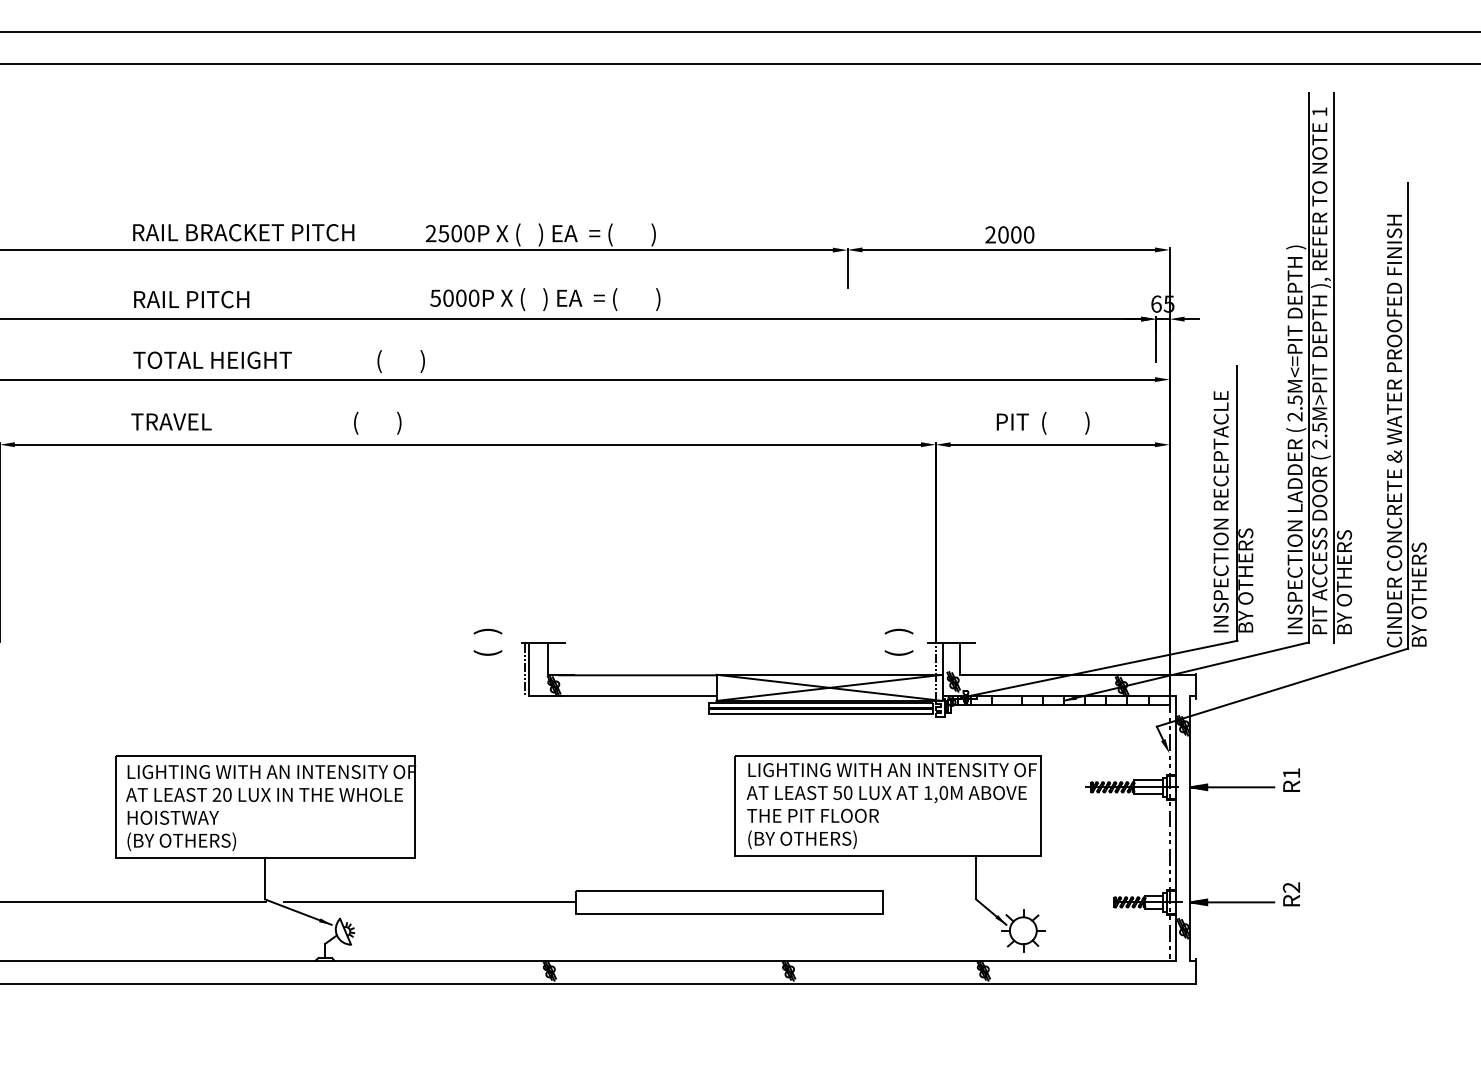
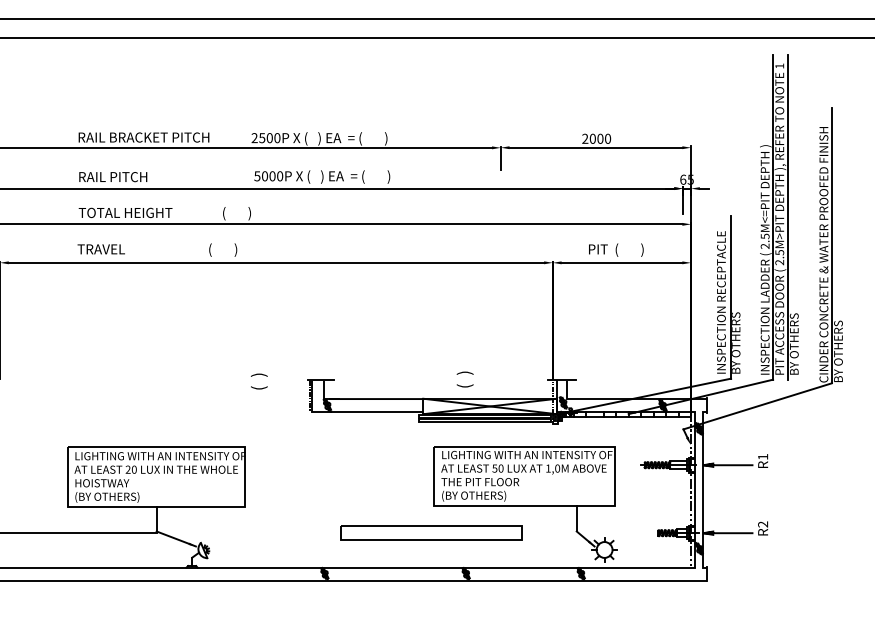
text: (486, 642) -> (258, 381), moved
text: (897, 642) -> (464, 379), moved
line: (429, 902) -> (253, 533), removed

